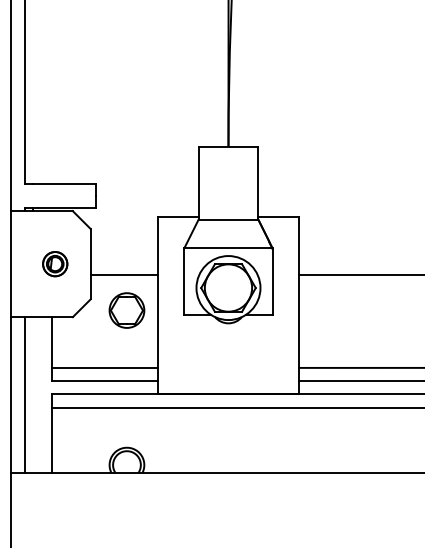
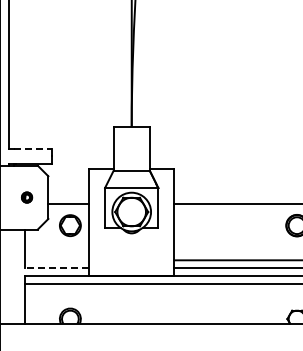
line: (65, 182) -> (33, 148), solid -> dashed
part: (54, 263) -> (26, 197), size x0.7
line: (105, 368) -> (57, 260), removed
line: (103, 381) -> (56, 268), solid -> dashed
line: (26, 394) -> (9, 276), removed

